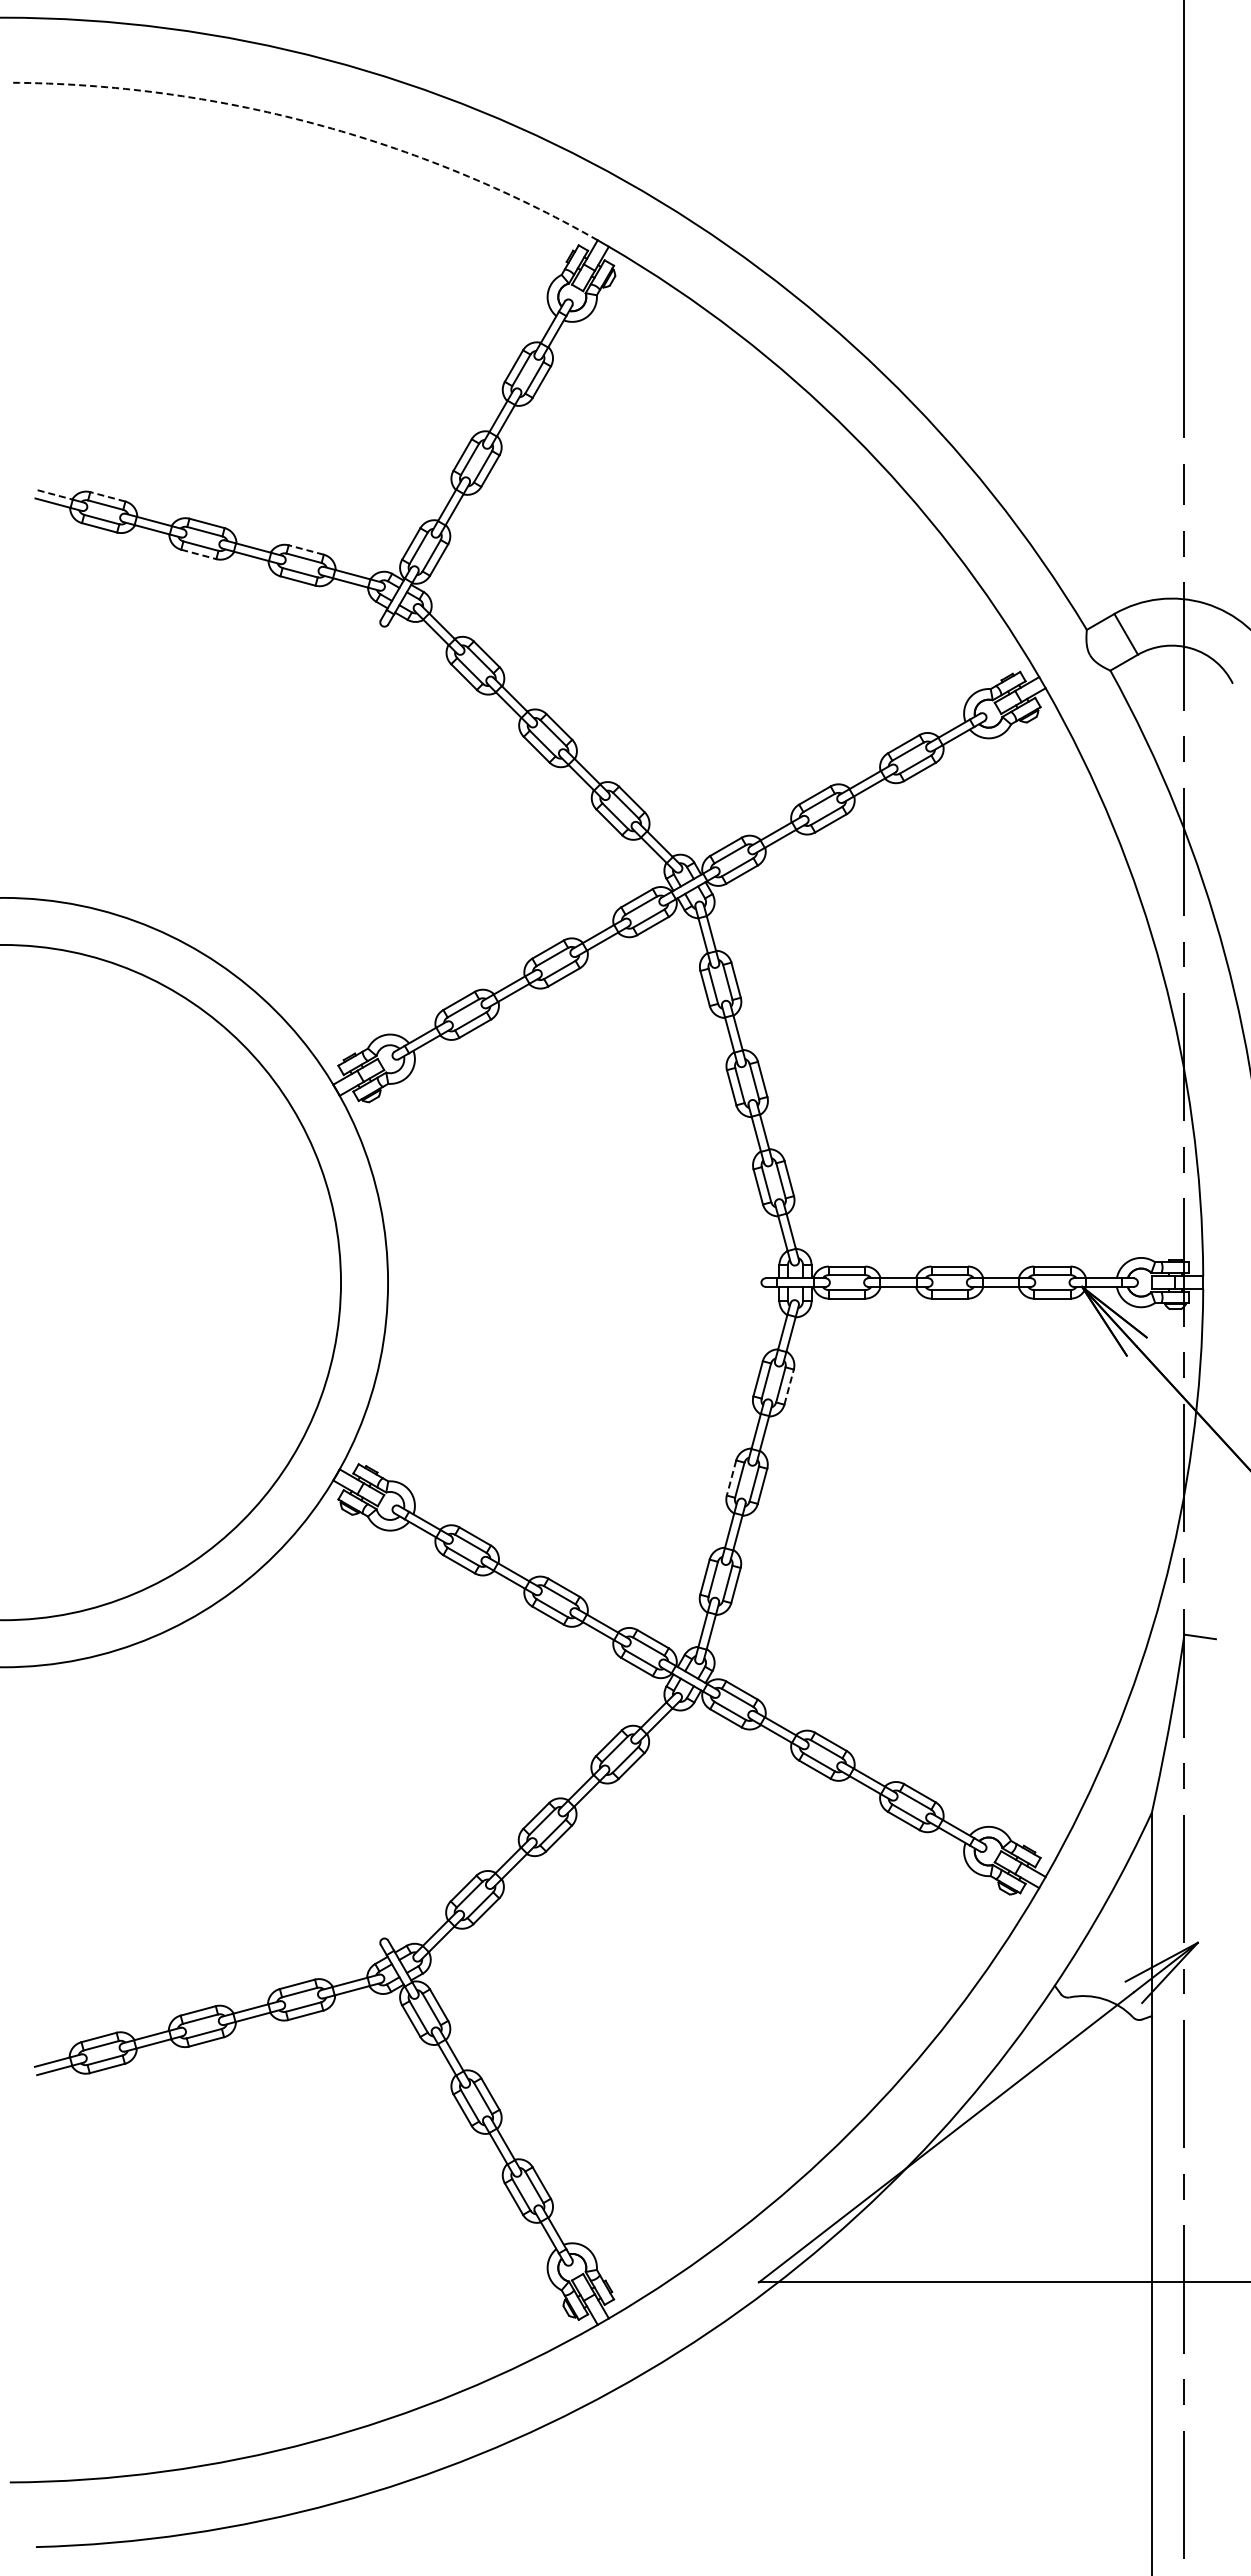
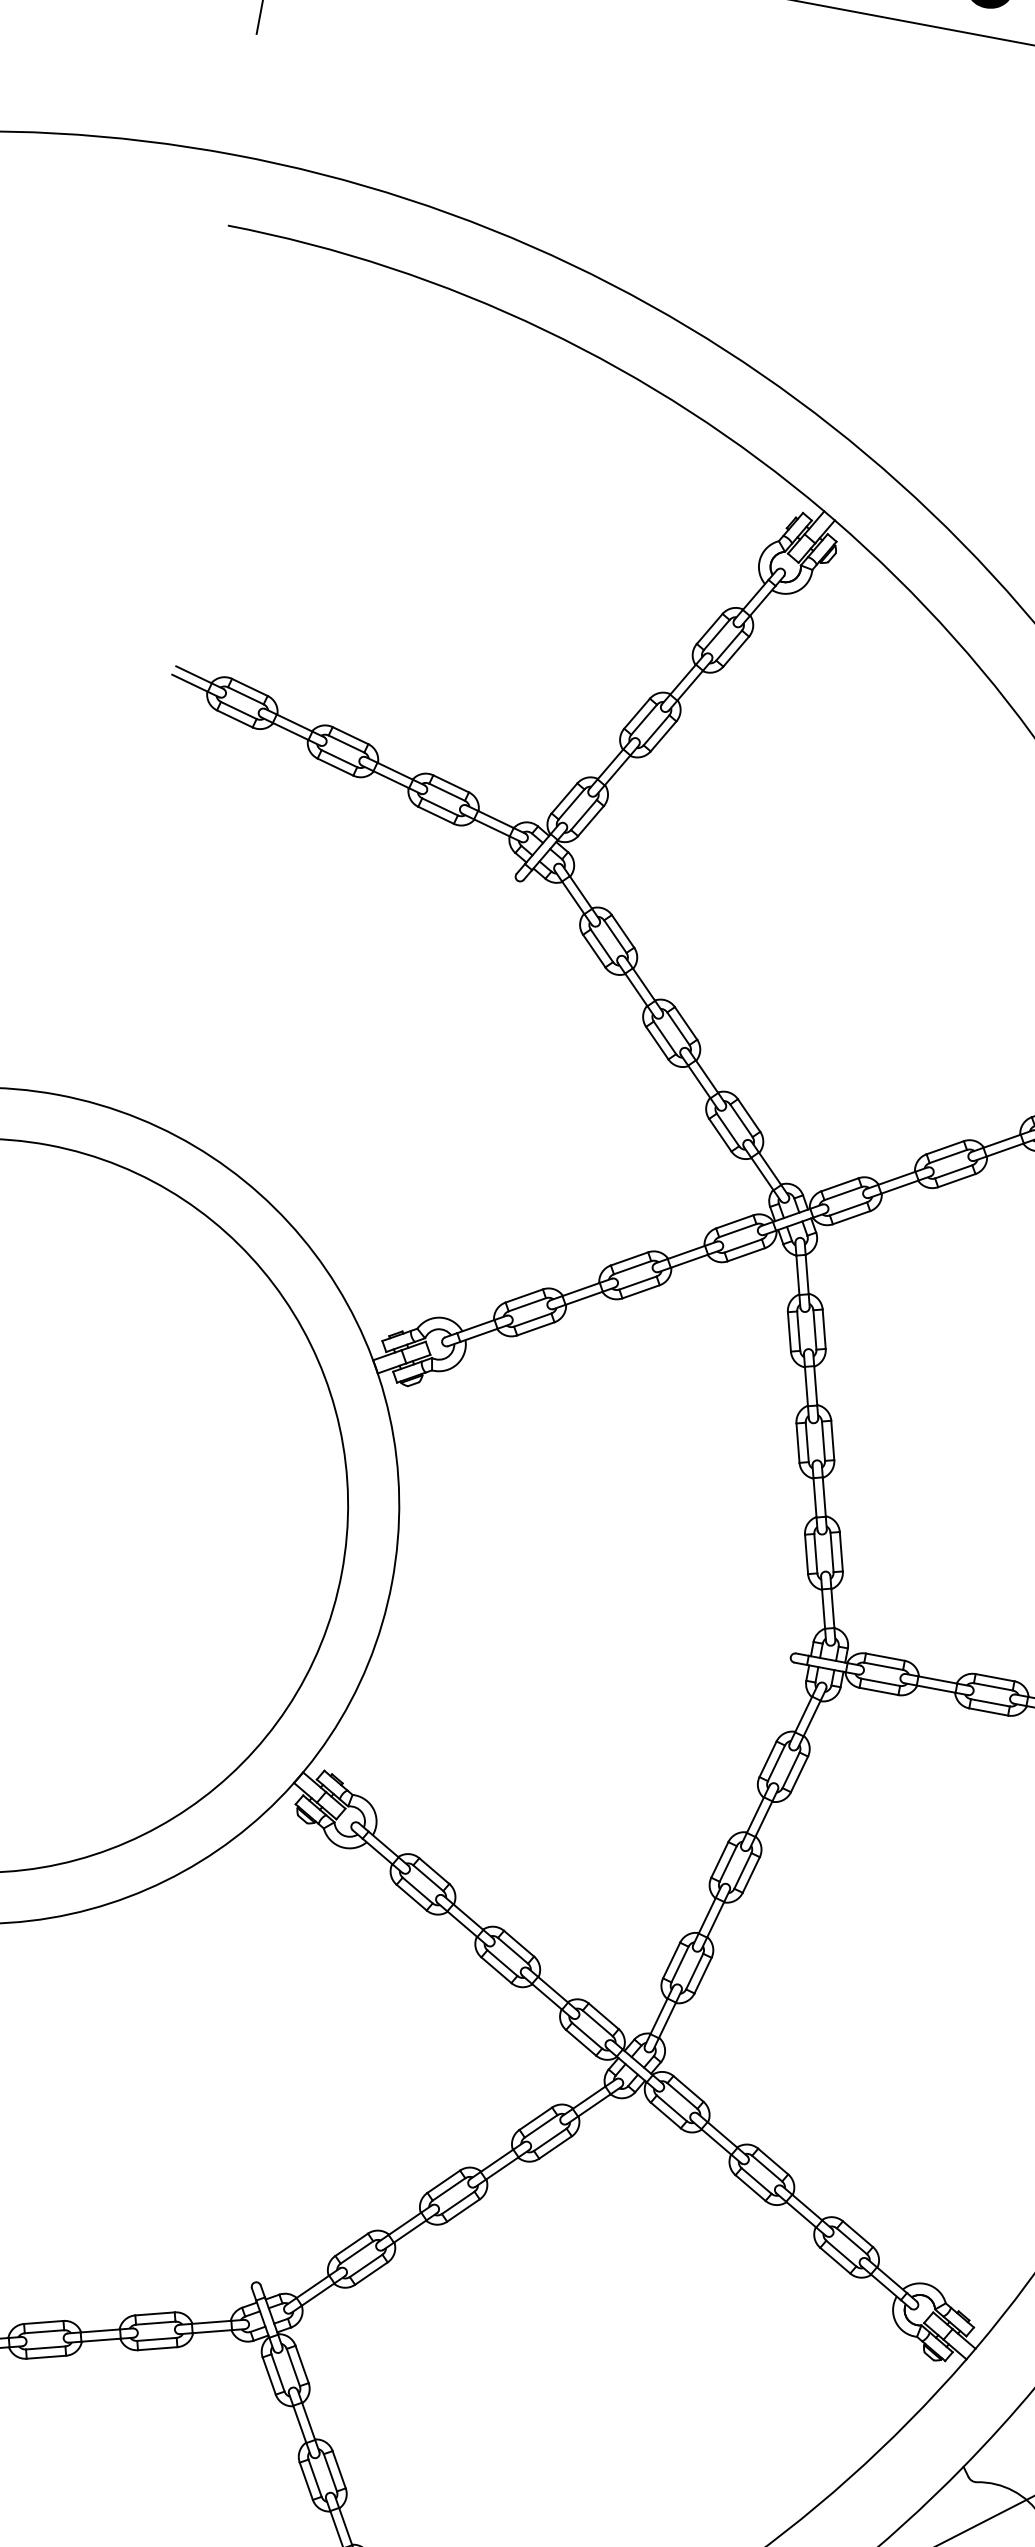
arc: (313, 123) -> (544, 329), dashed -> solid
line: (55, 495) -> (194, 675), dashed -> solid
line: (107, 496) -> (249, 686), dashed -> solid
line: (305, 549) -> (450, 783), dashed -> solid
line: (199, 554) -> (336, 767), dashed -> solid
line: (789, 1386) -> (800, 1773), dashed -> solid
line: (731, 1478) -> (719, 1860), dashed -> solid

